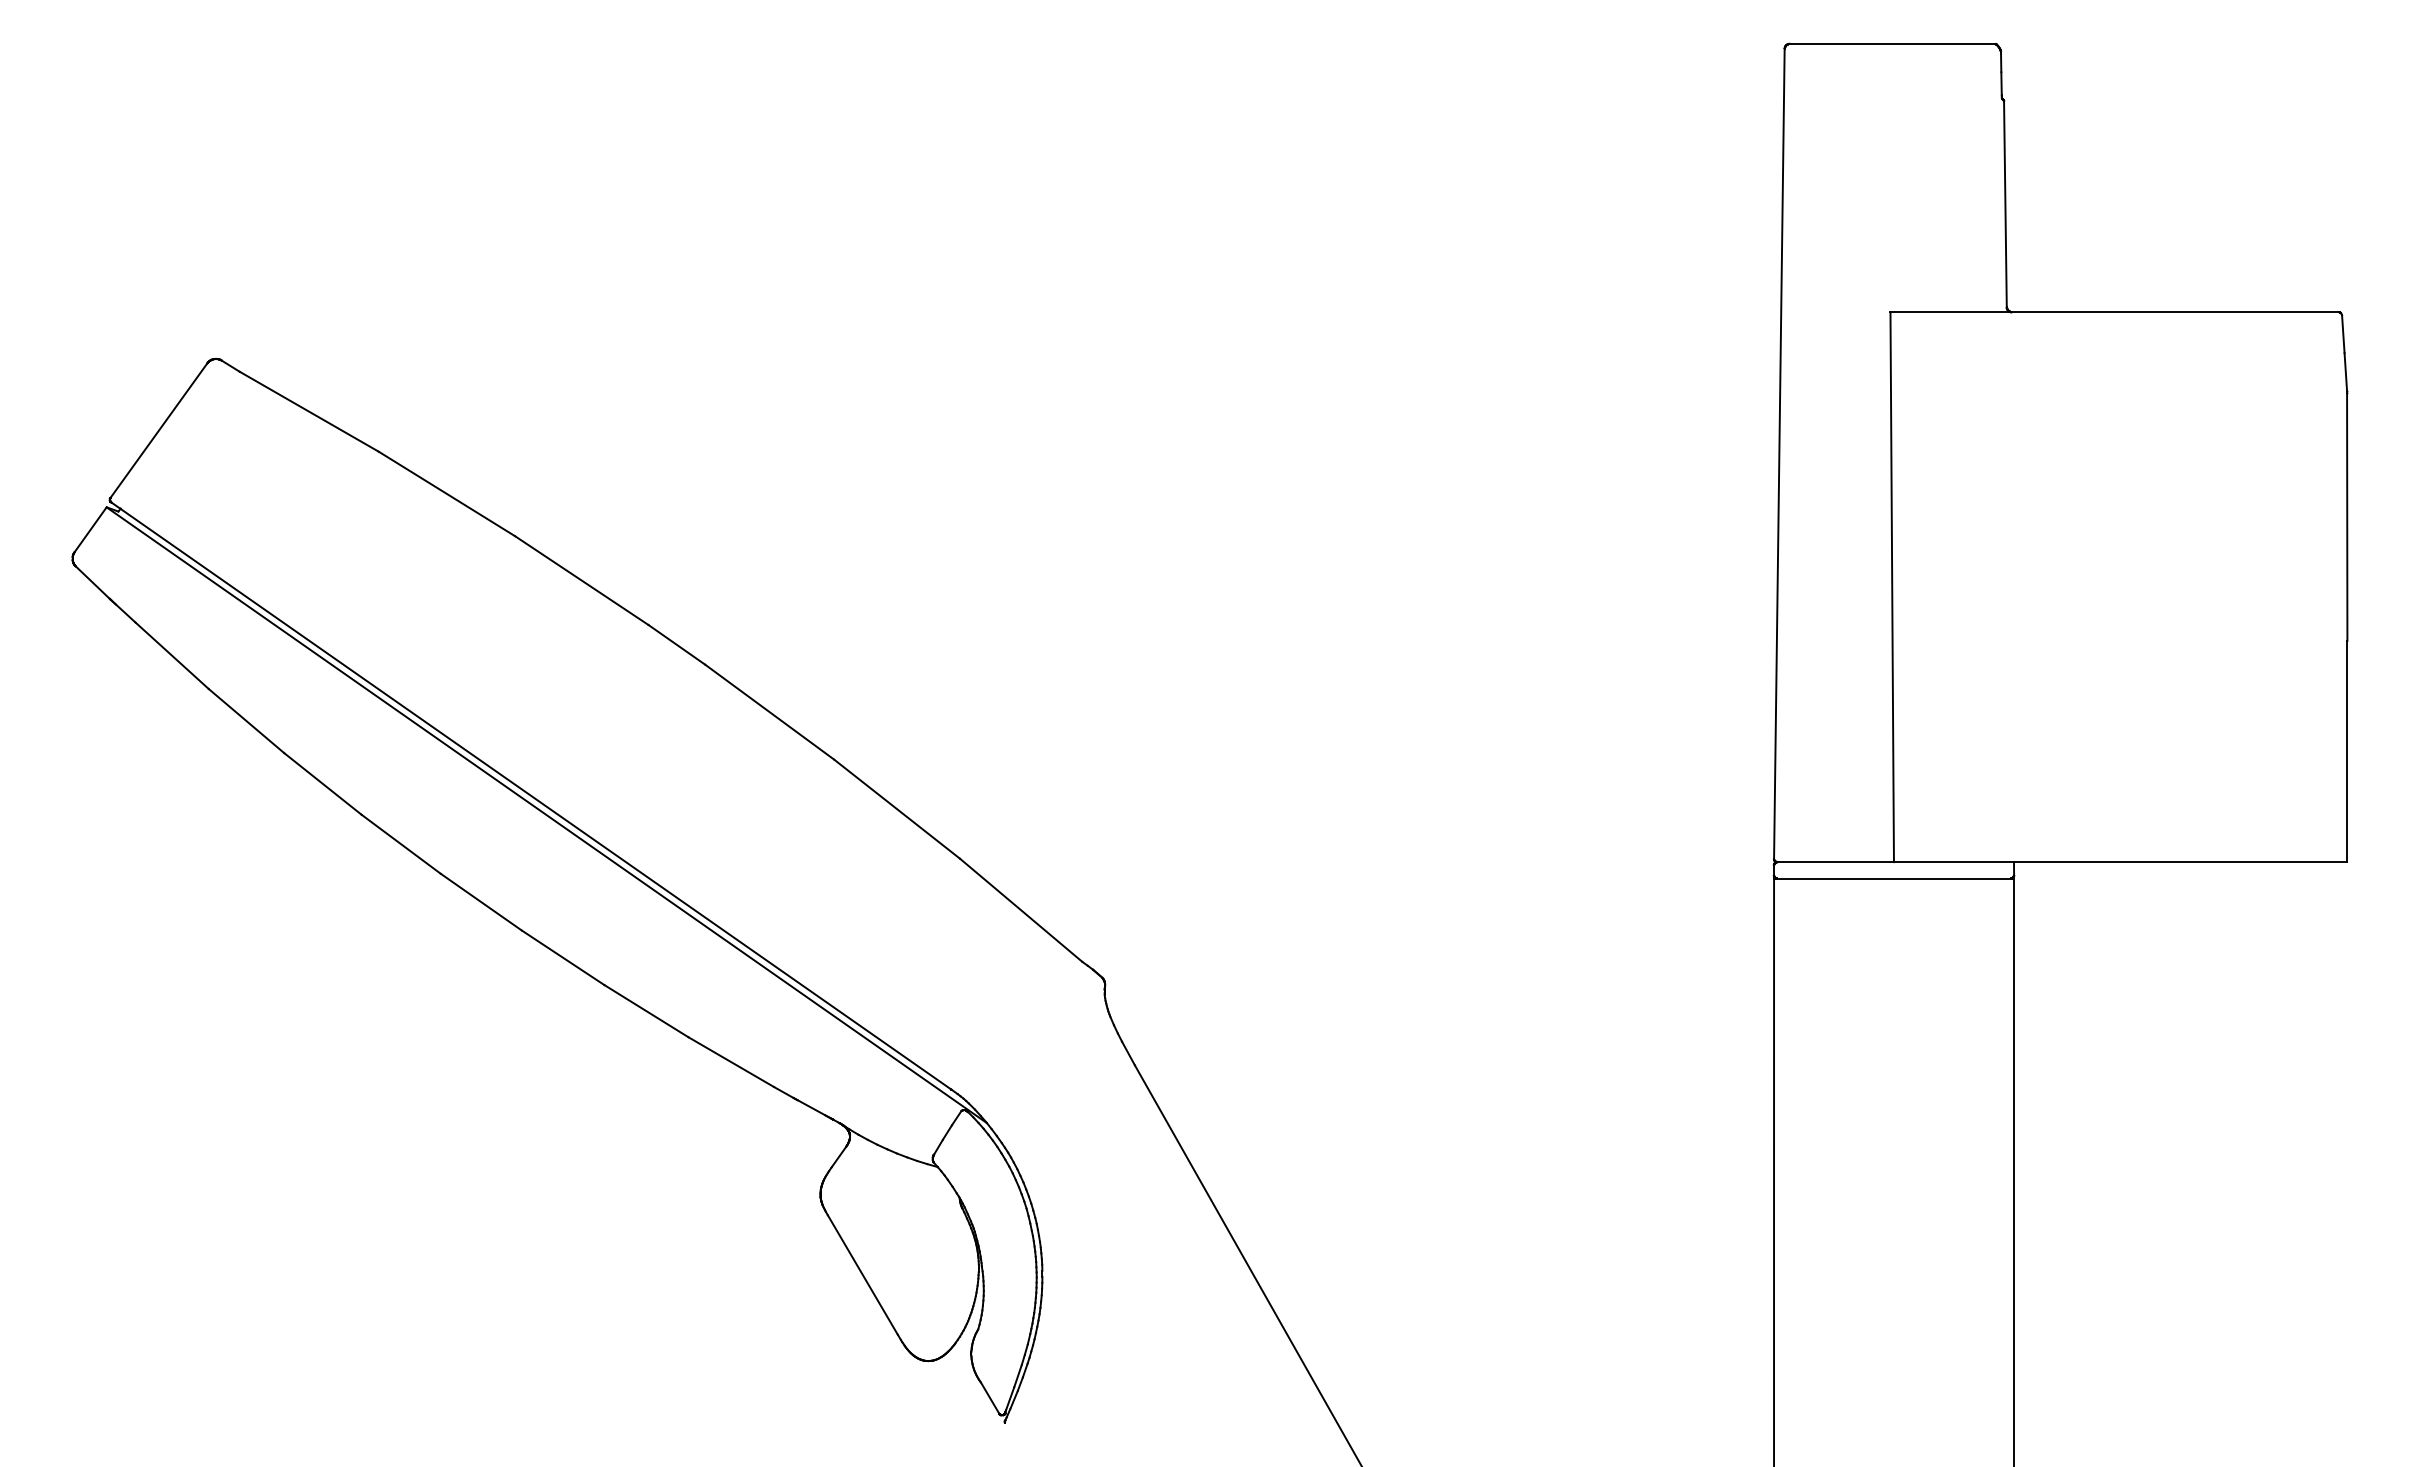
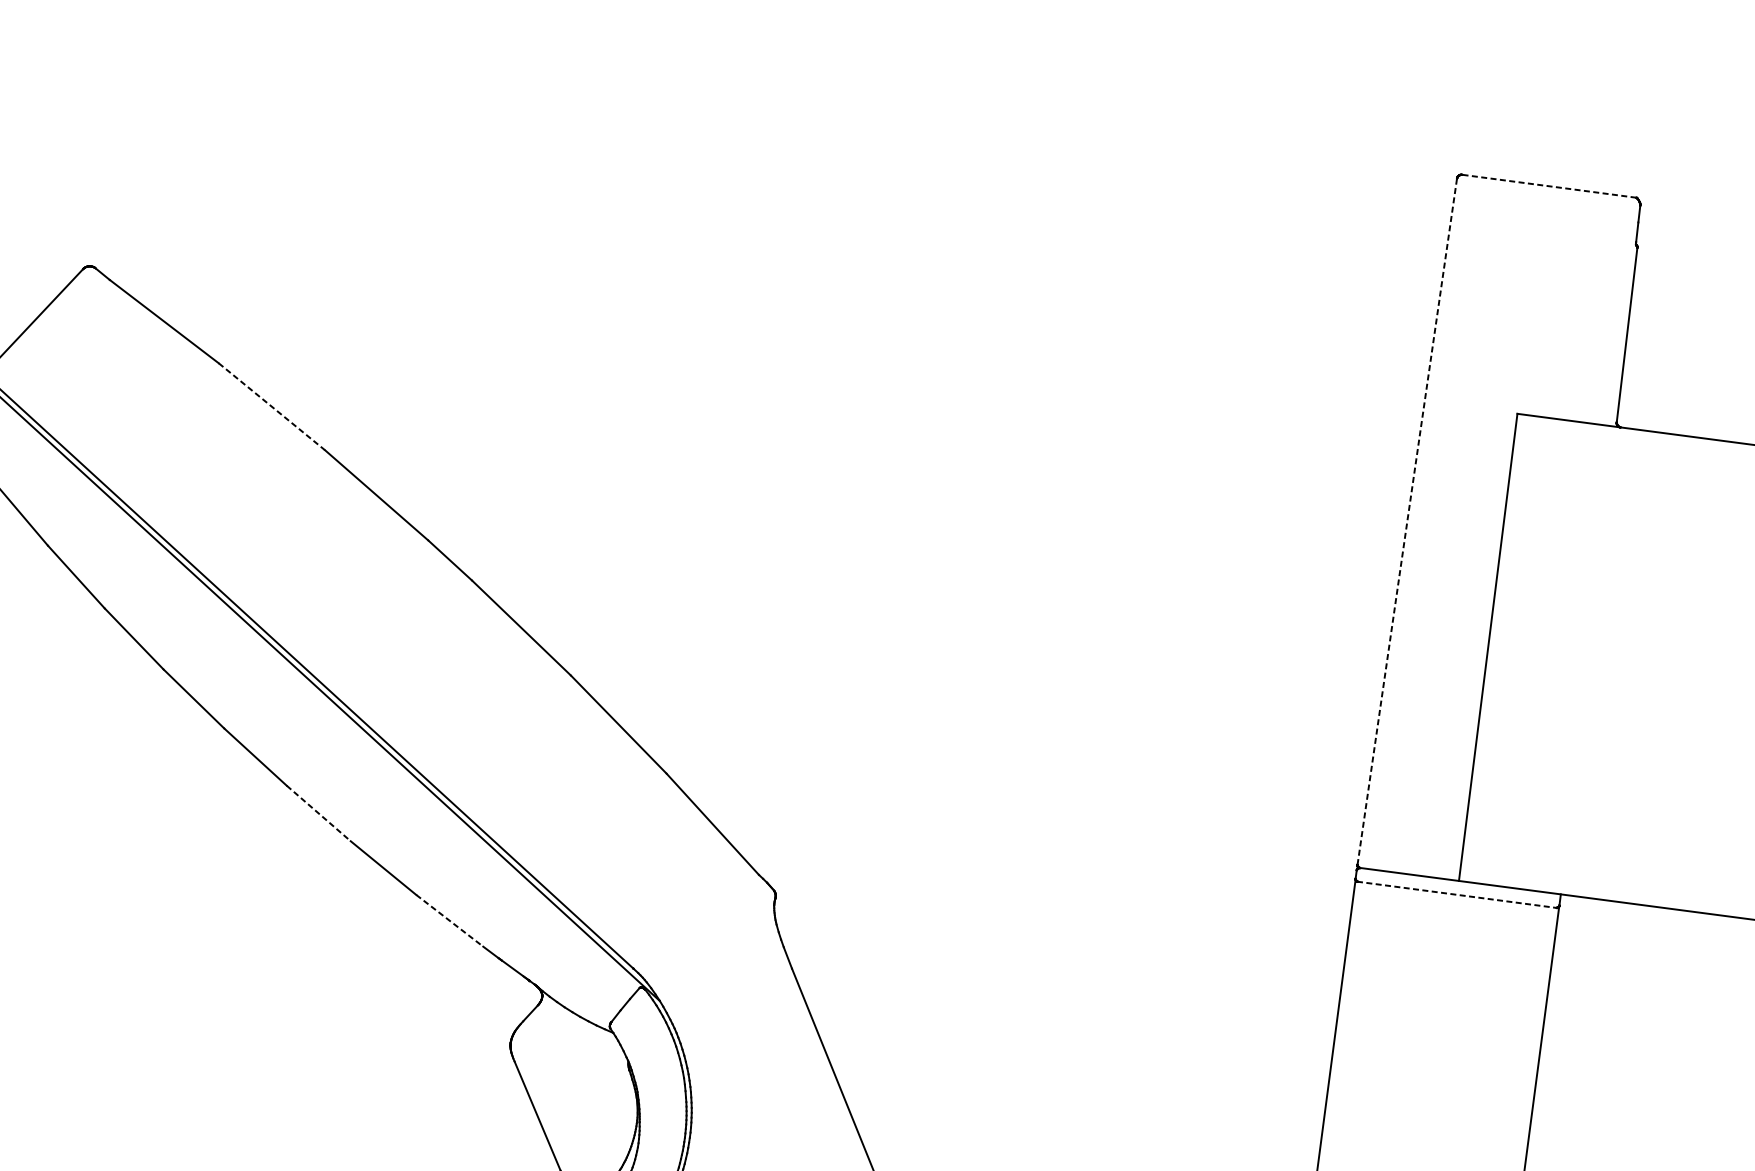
line: (1892, 43) -> (1549, 185), solid -> dashed
line: (1779, 454) -> (1407, 522), solid -> dashed
line: (447, 494) -> (272, 407), solid -> dashed
line: (1894, 878) -> (1457, 894), solid -> dashed
line: (563, 958) -> (318, 814), solid -> dashed
line: (731, 1062) -> (449, 921), solid -> dashed

